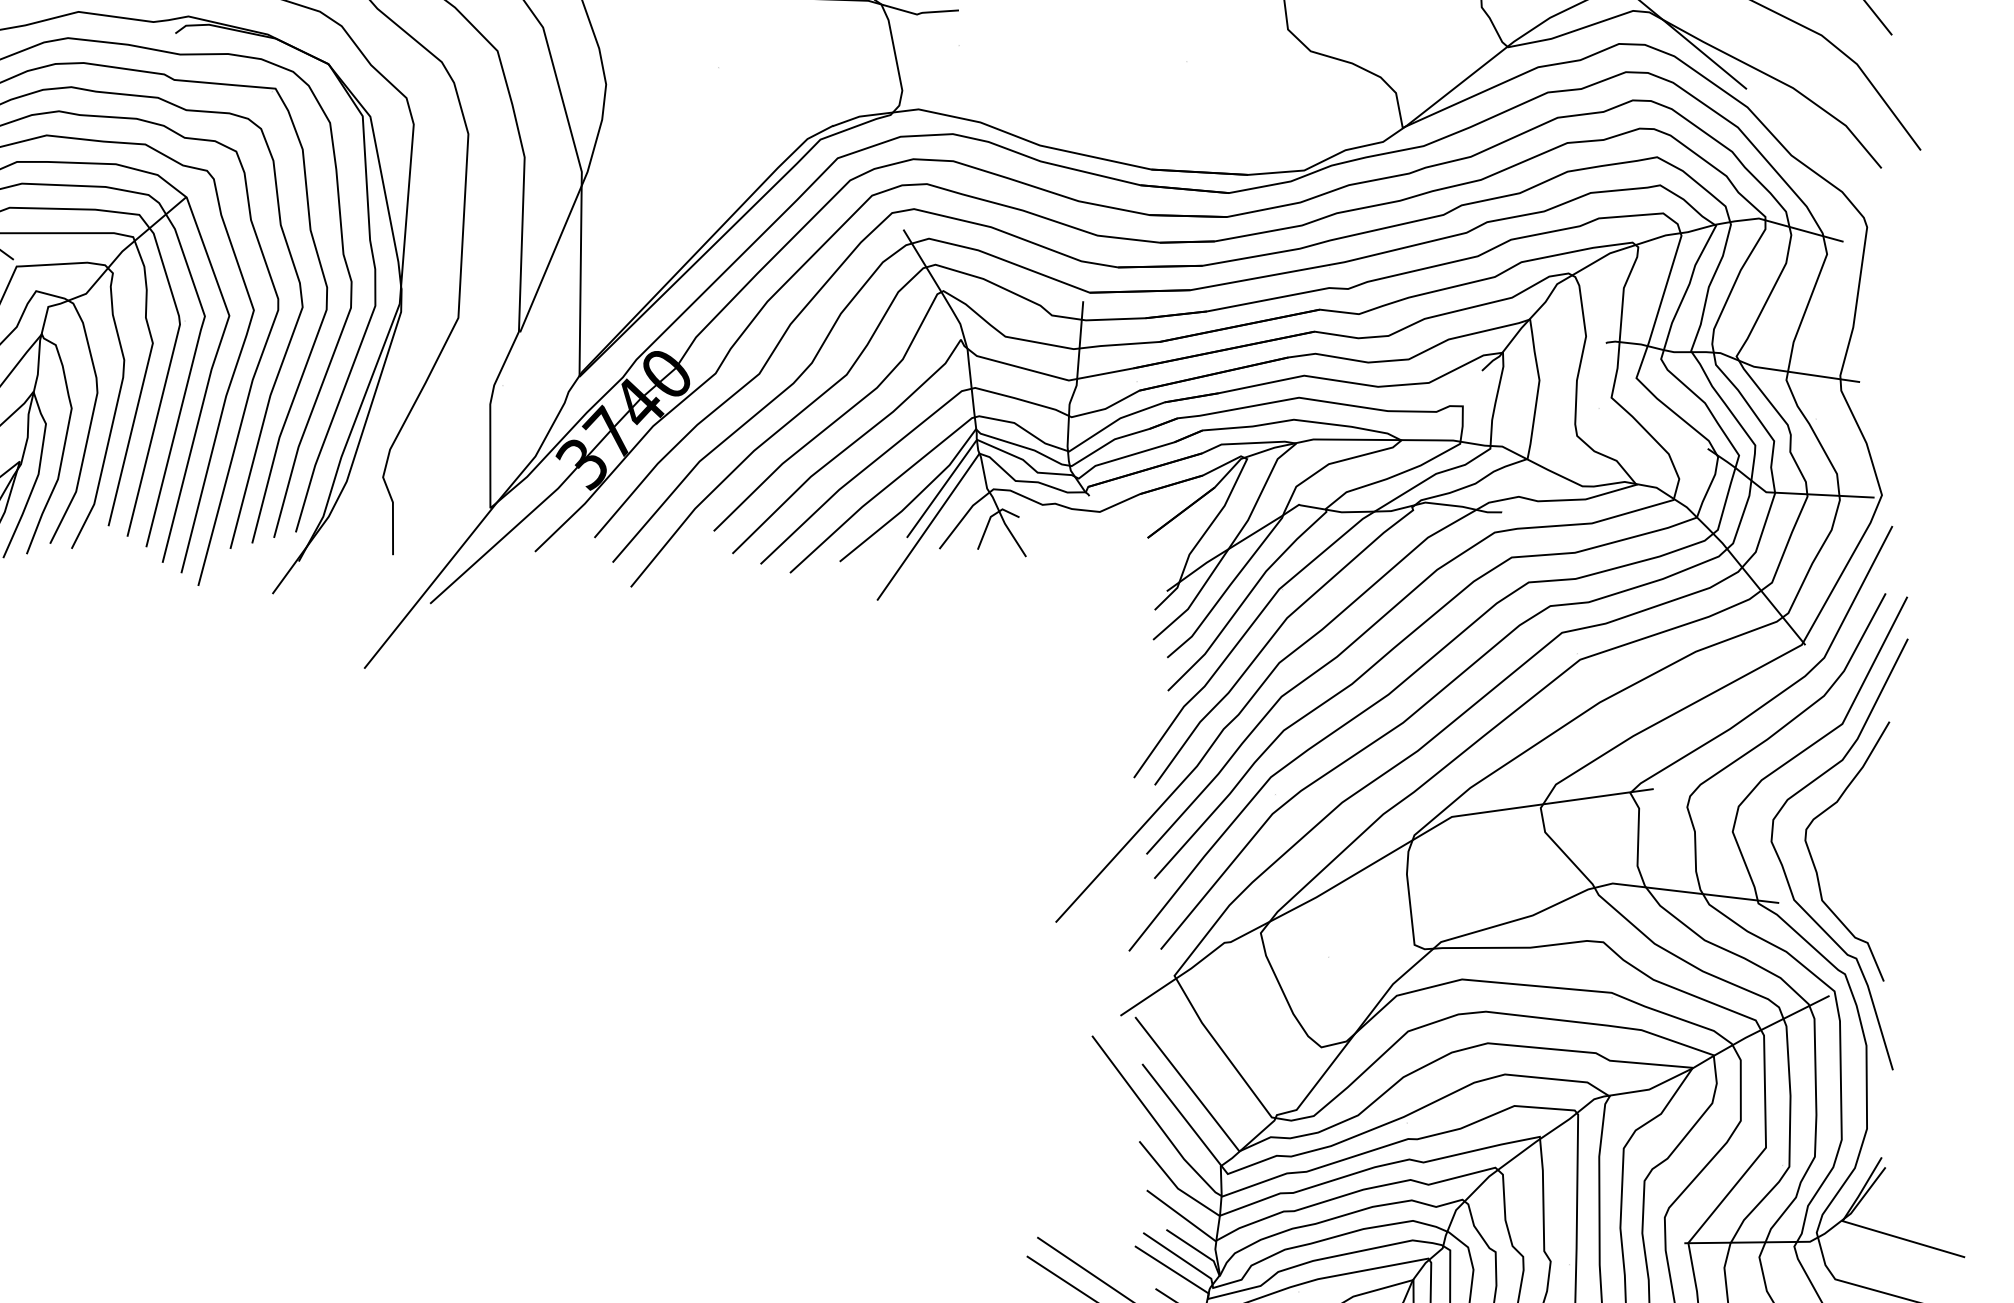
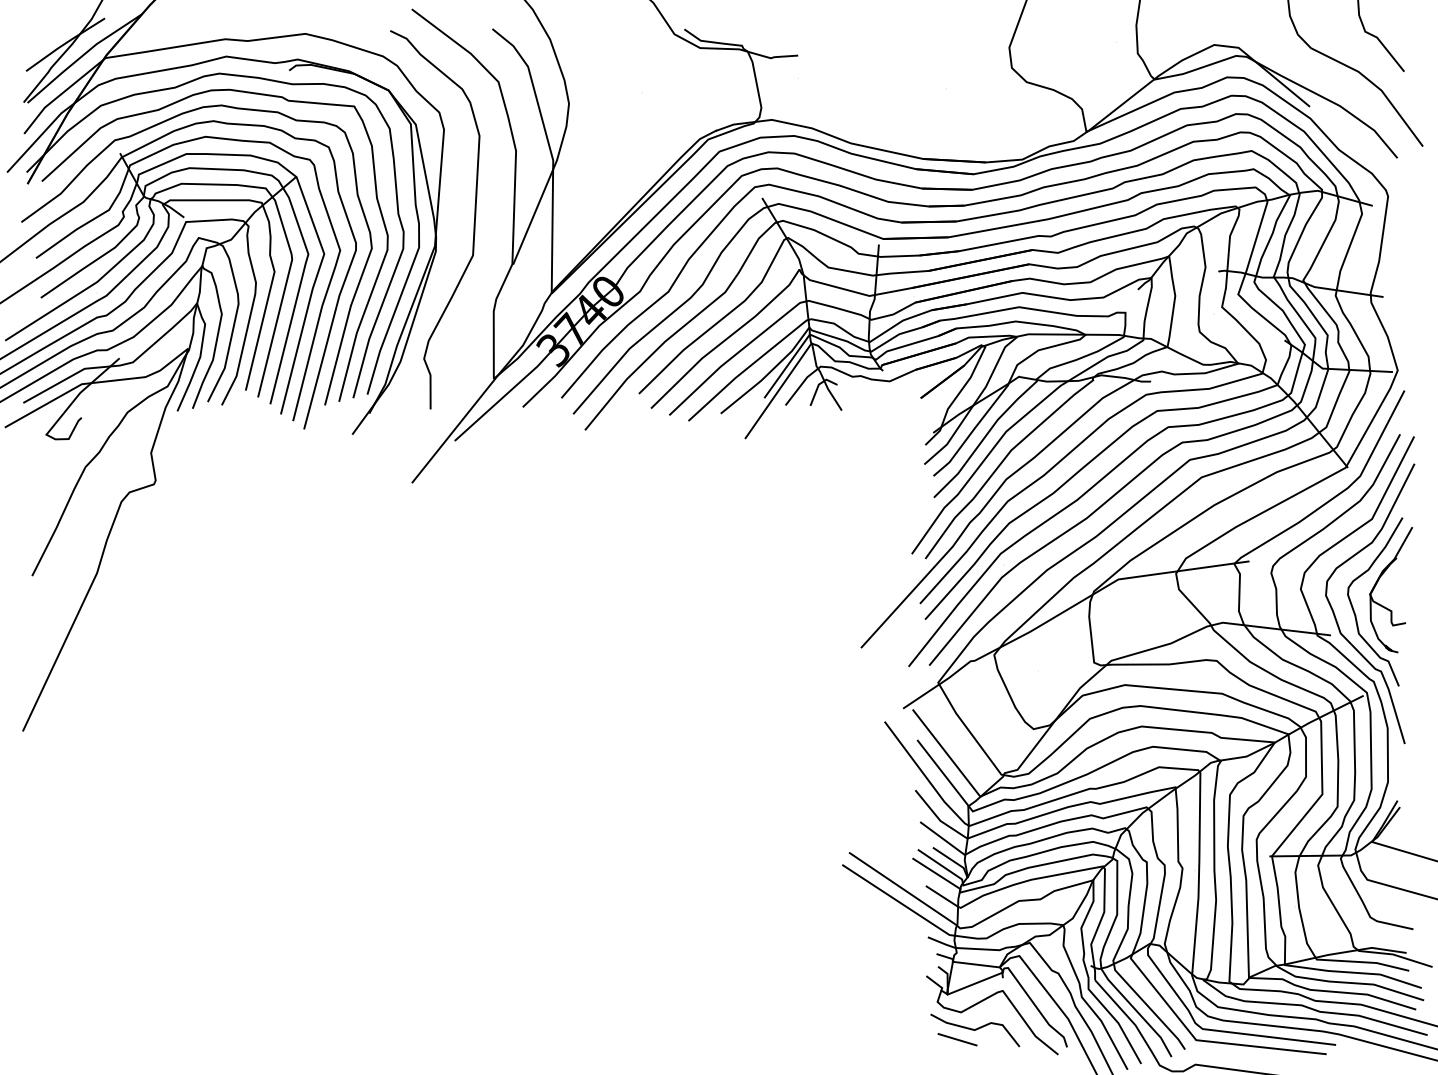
part: (1850, 823) -> (1377, 583), added

